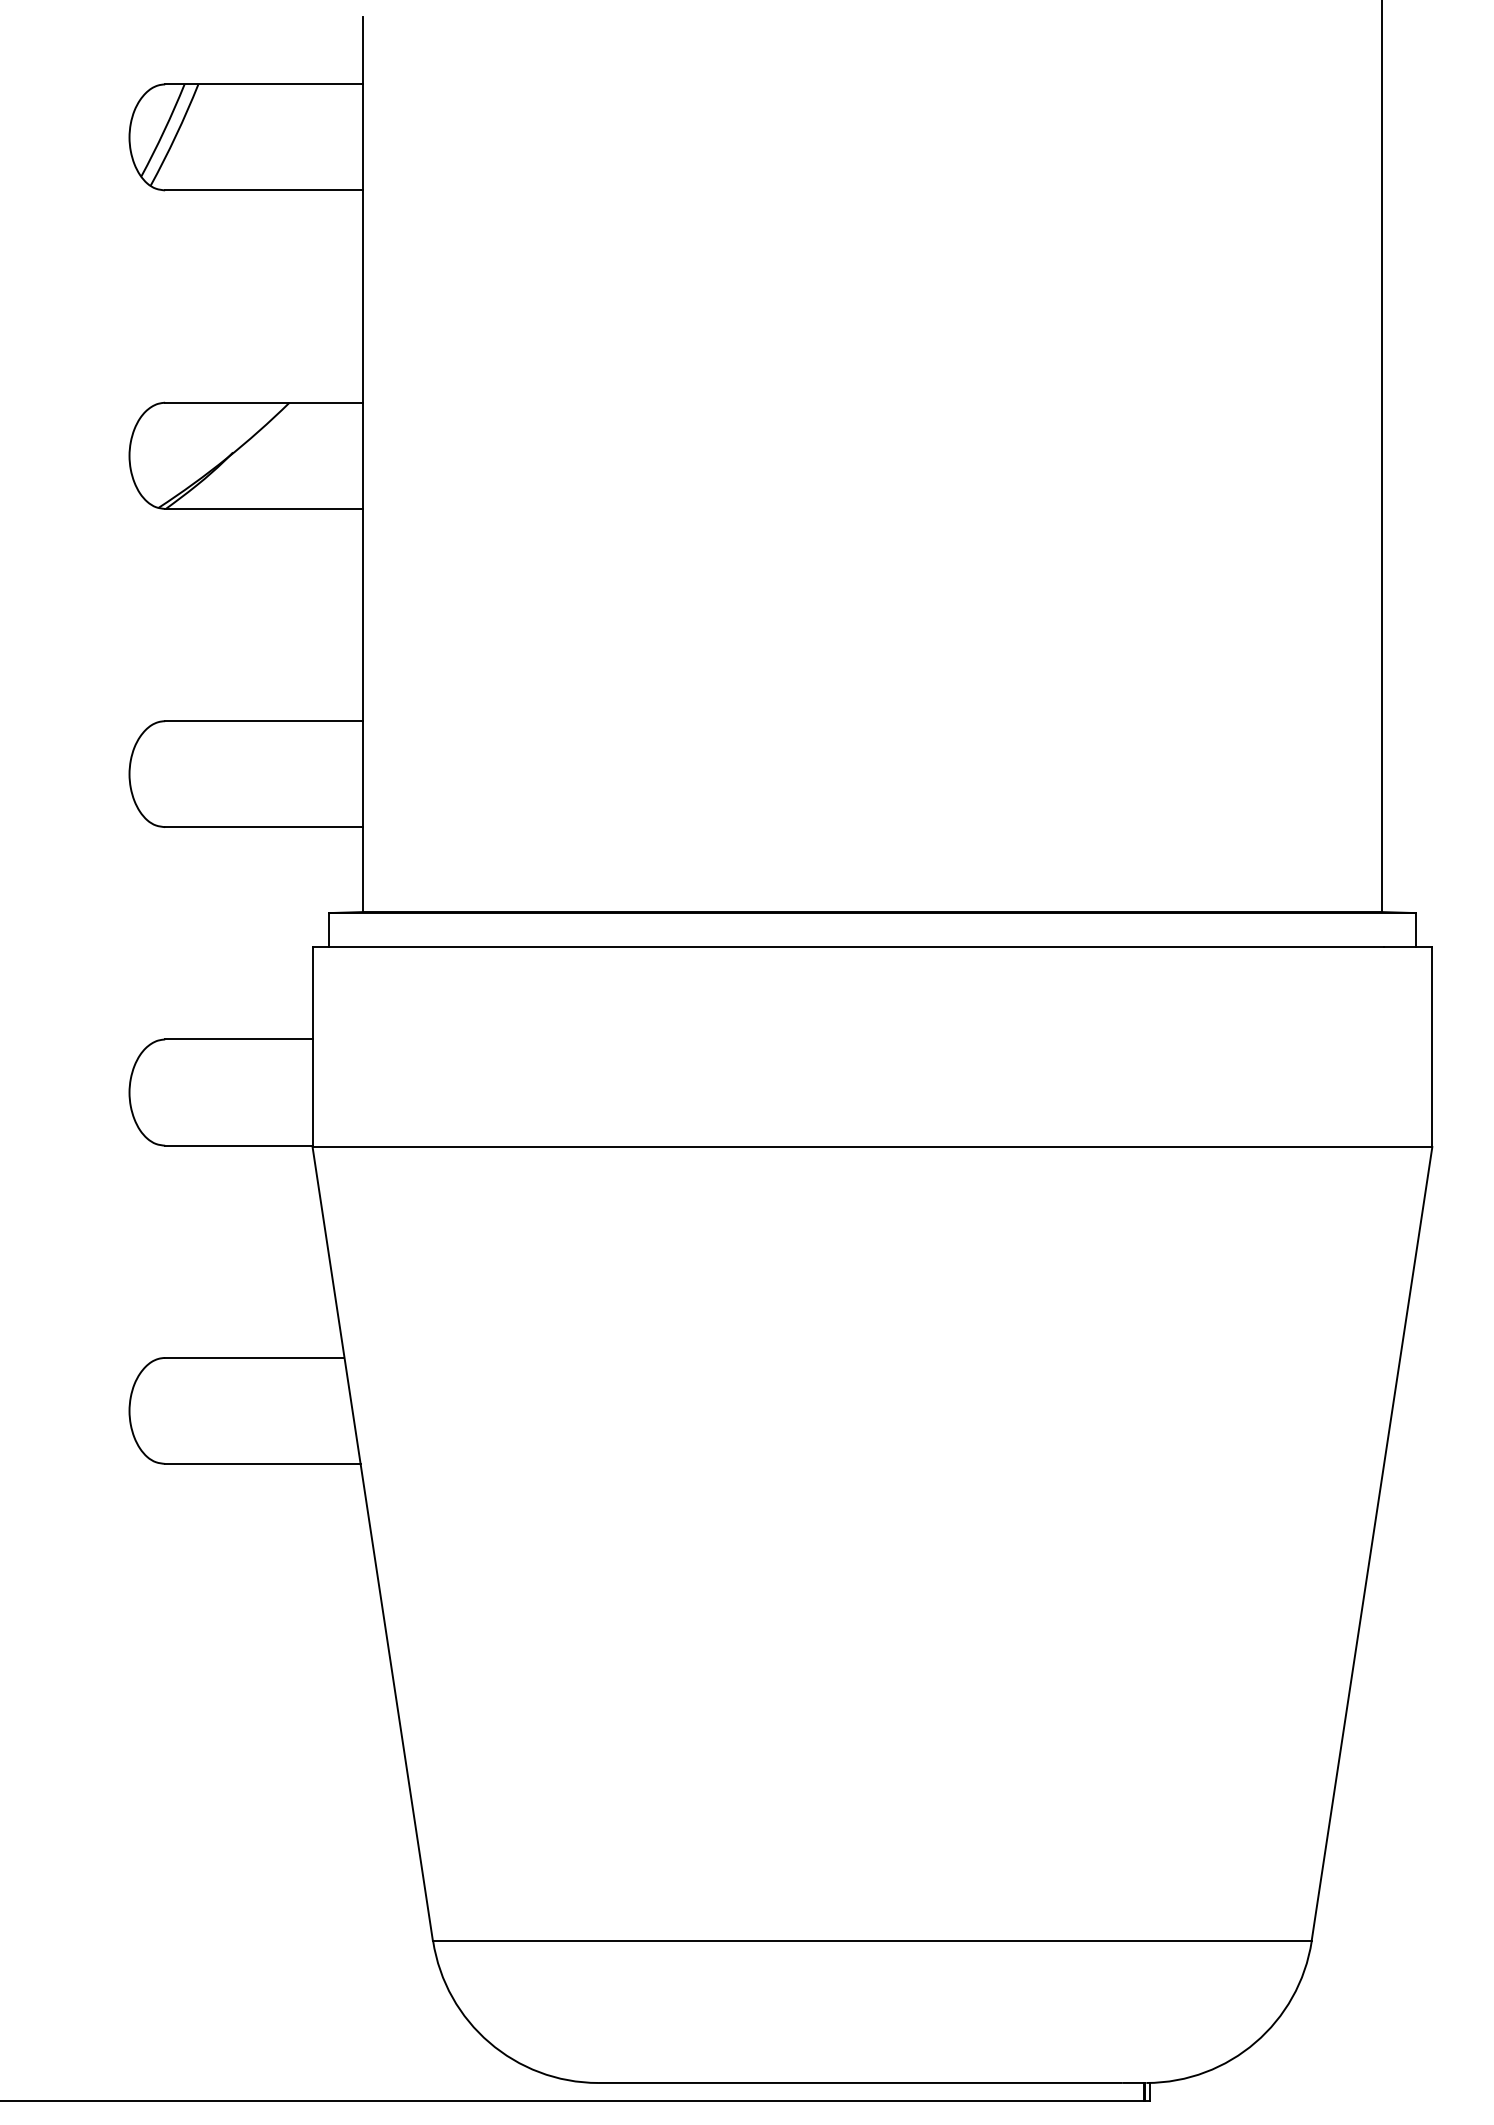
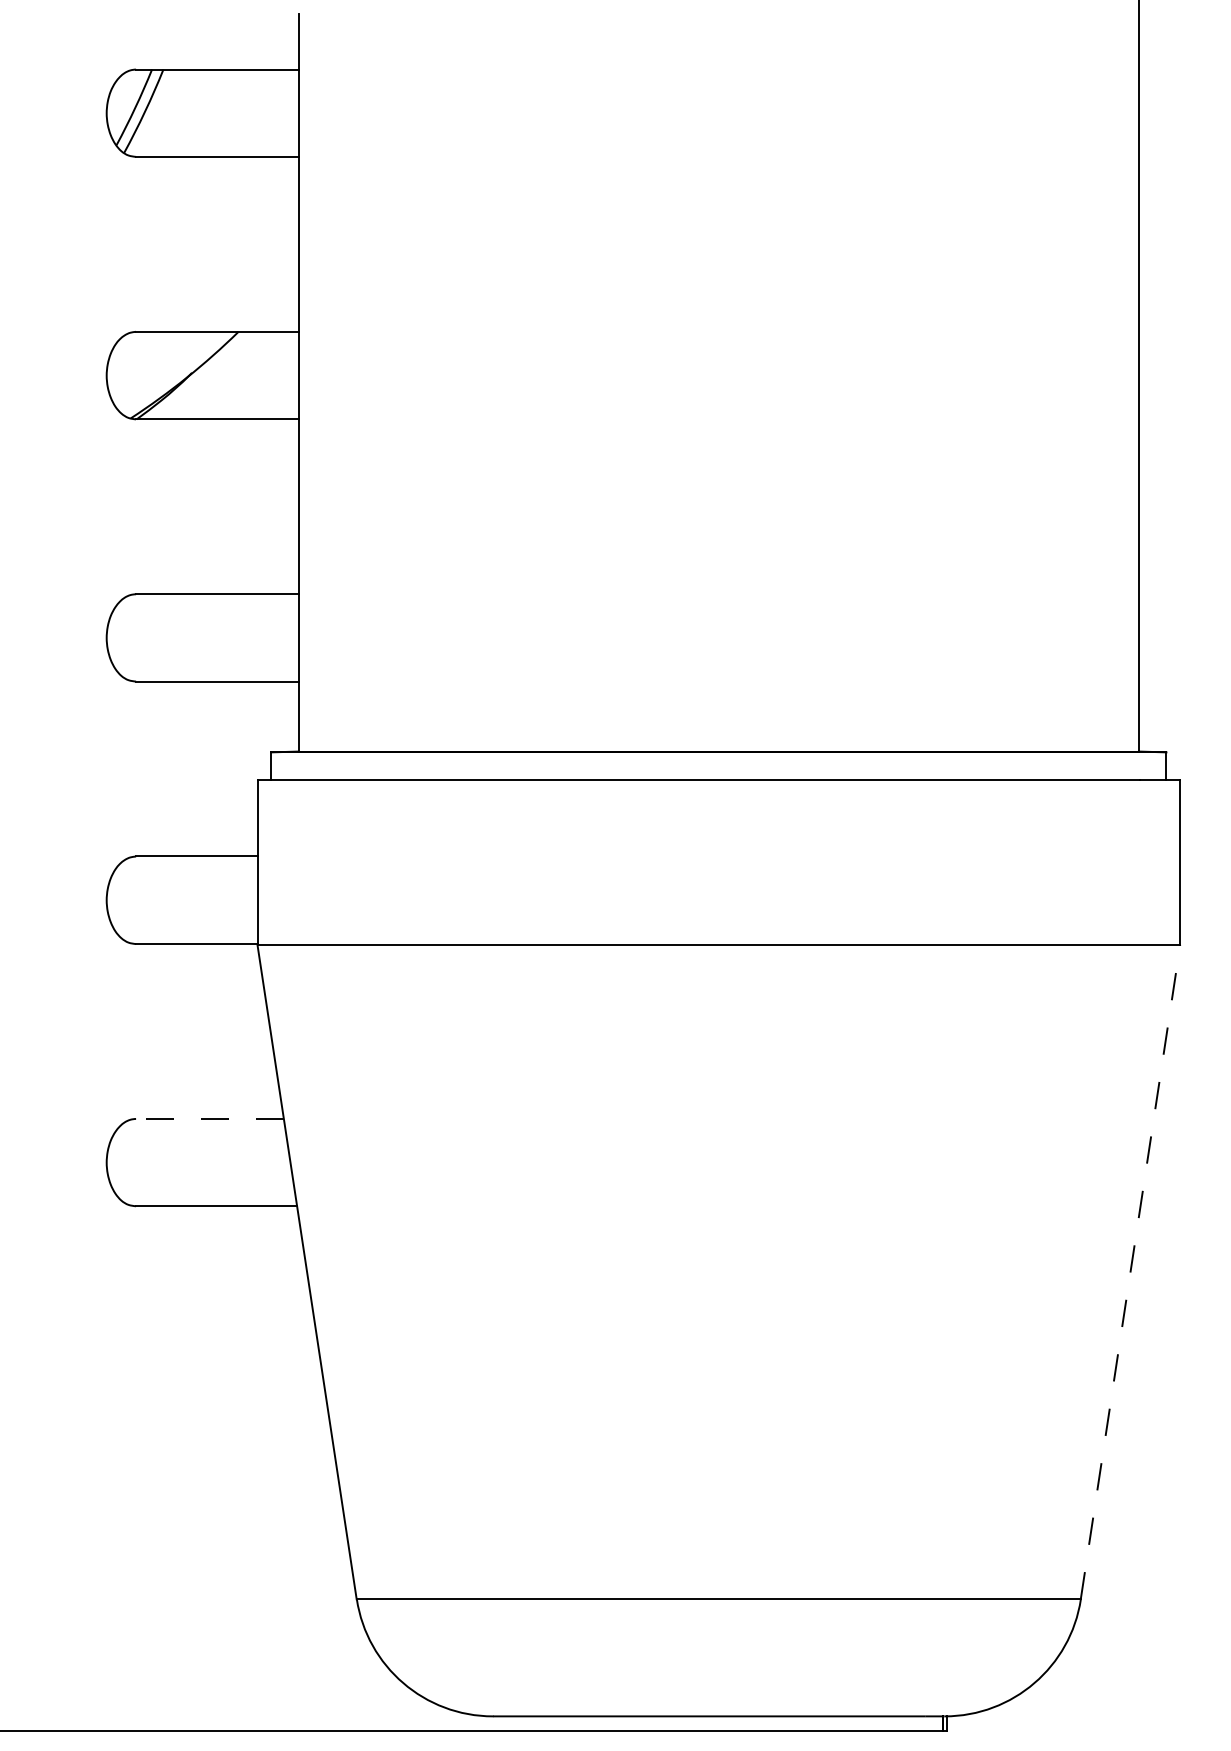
line: (254, 1357) -> (209, 1118), solid -> dashed
line: (1372, 1543) -> (1130, 1271), solid -> dashed

